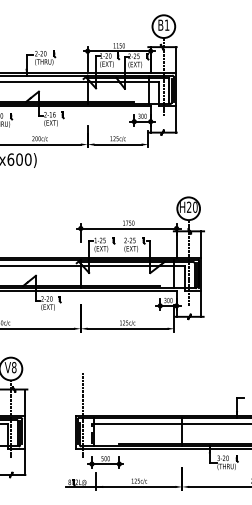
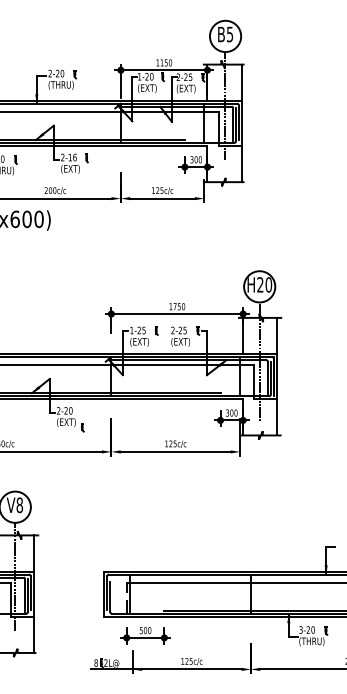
text: (167, 25) -> (230, 34), B1 -> B5
part: (59, 299) -> (82, 427), moved
line: (83, 415) -> (114, 571), removed

